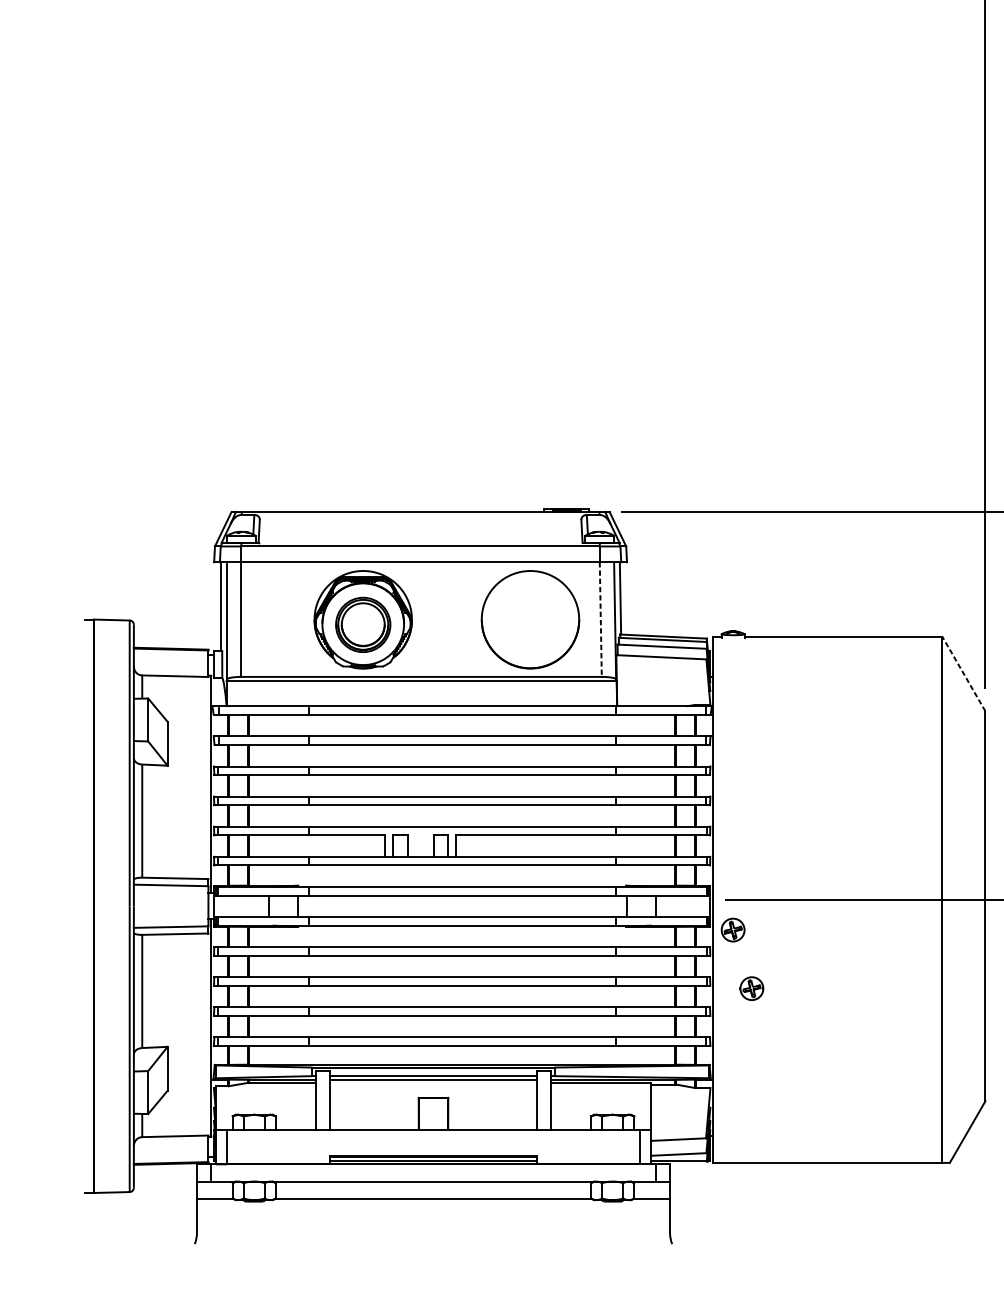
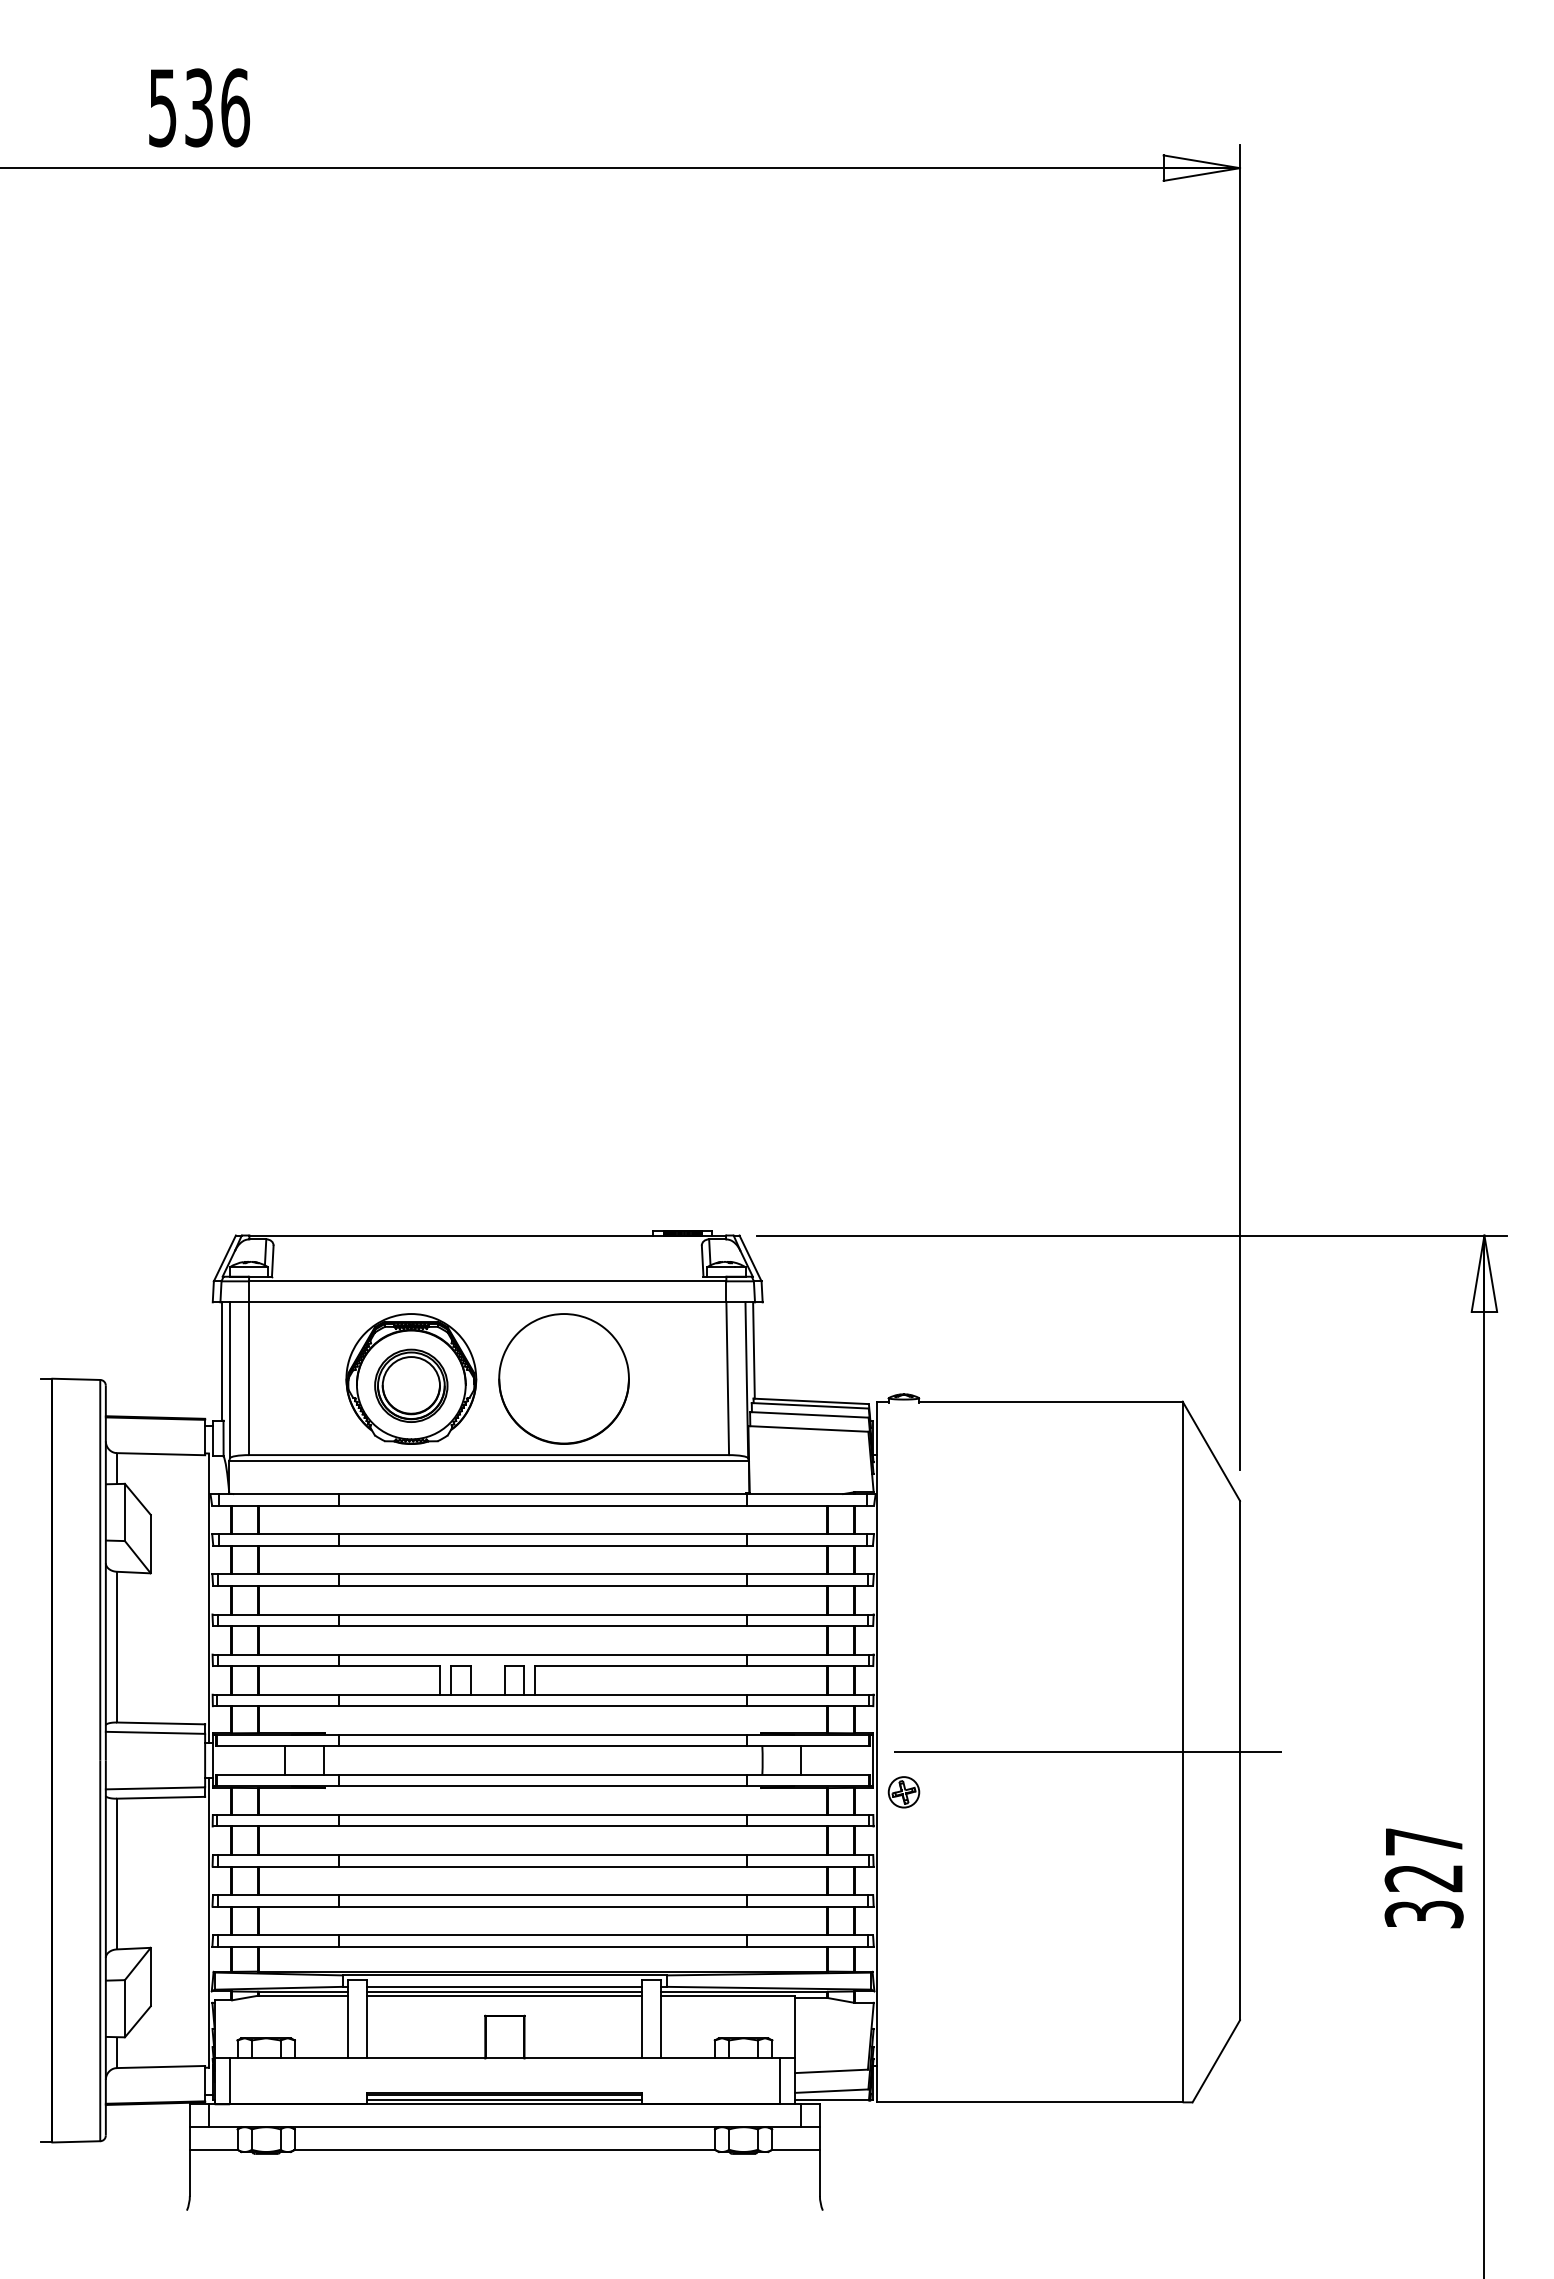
part: (530, 619) -> (563, 1378), moved
line: (600, 620) -> (727, 1379), dashed -> solid
line: (964, 673) -> (1211, 1450), dashed -> solid
part: (751, 988) -> (928, 1870), removed
line: (433, 1082) -> (504, 1995), added

